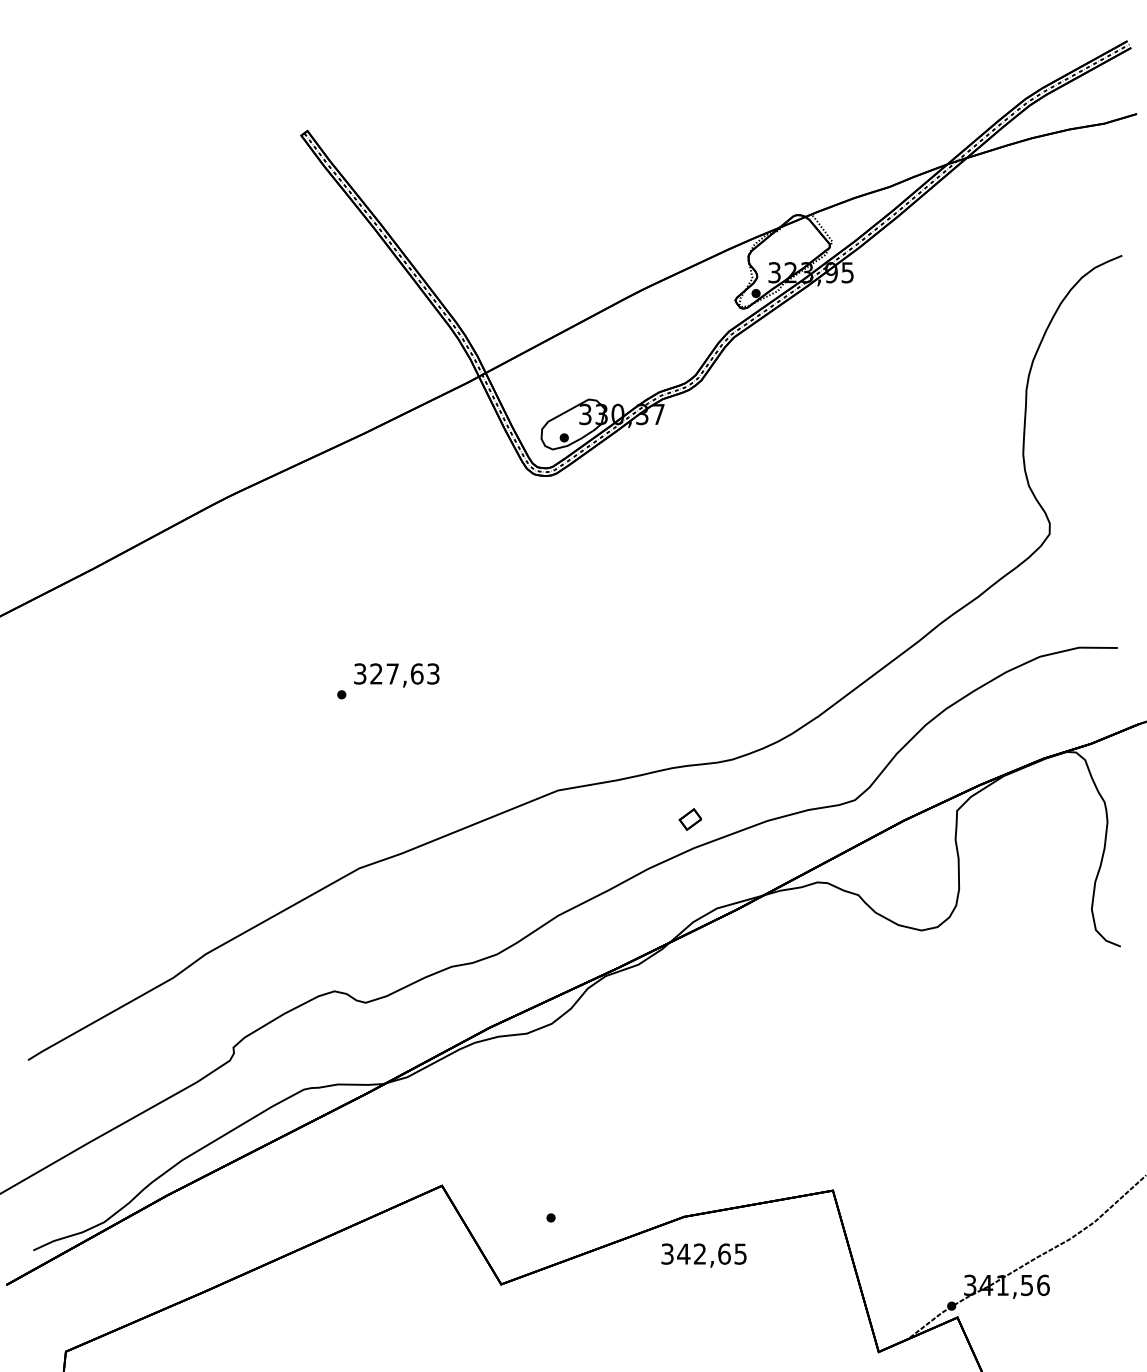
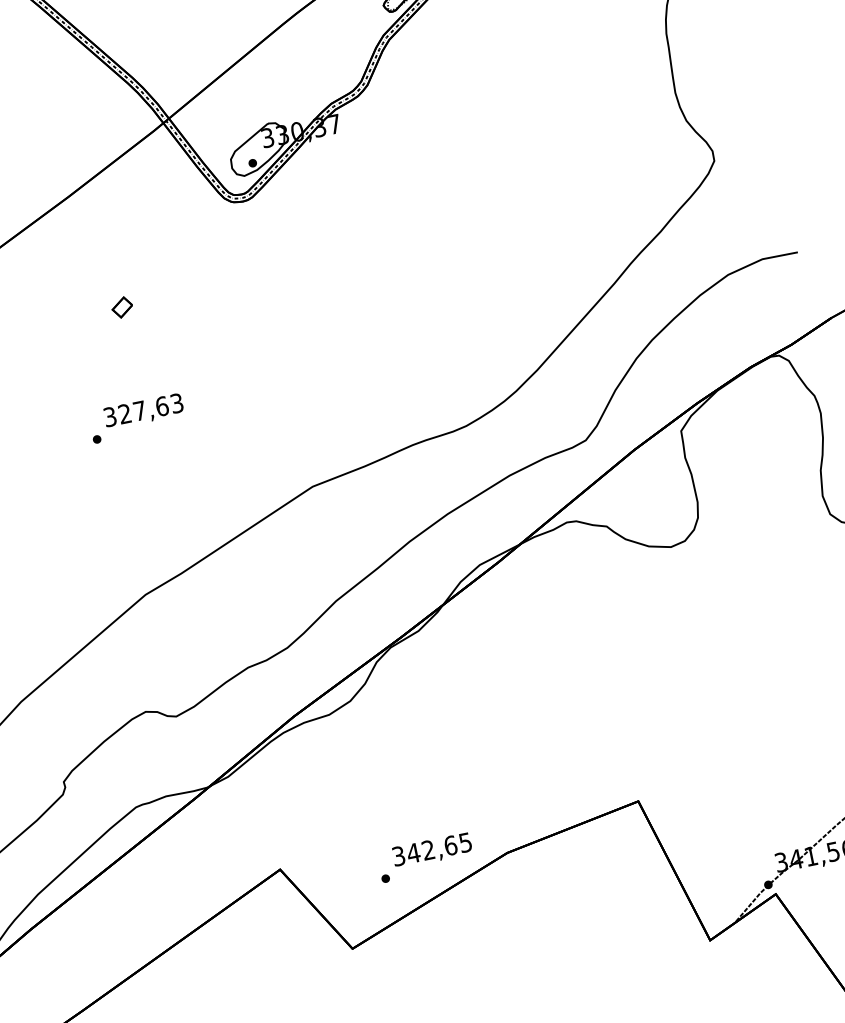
part: (689, 819) -> (121, 307), moved
text: (703, 1255) -> (431, 850), moved

